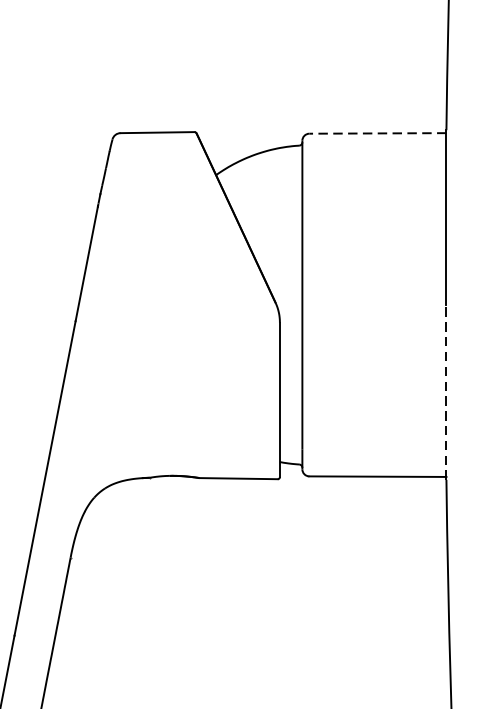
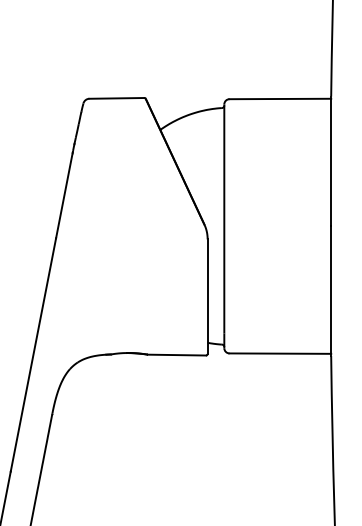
line: (378, 132) -> (280, 98), dashed -> solid
line: (446, 392) -> (331, 291), dashed -> solid

